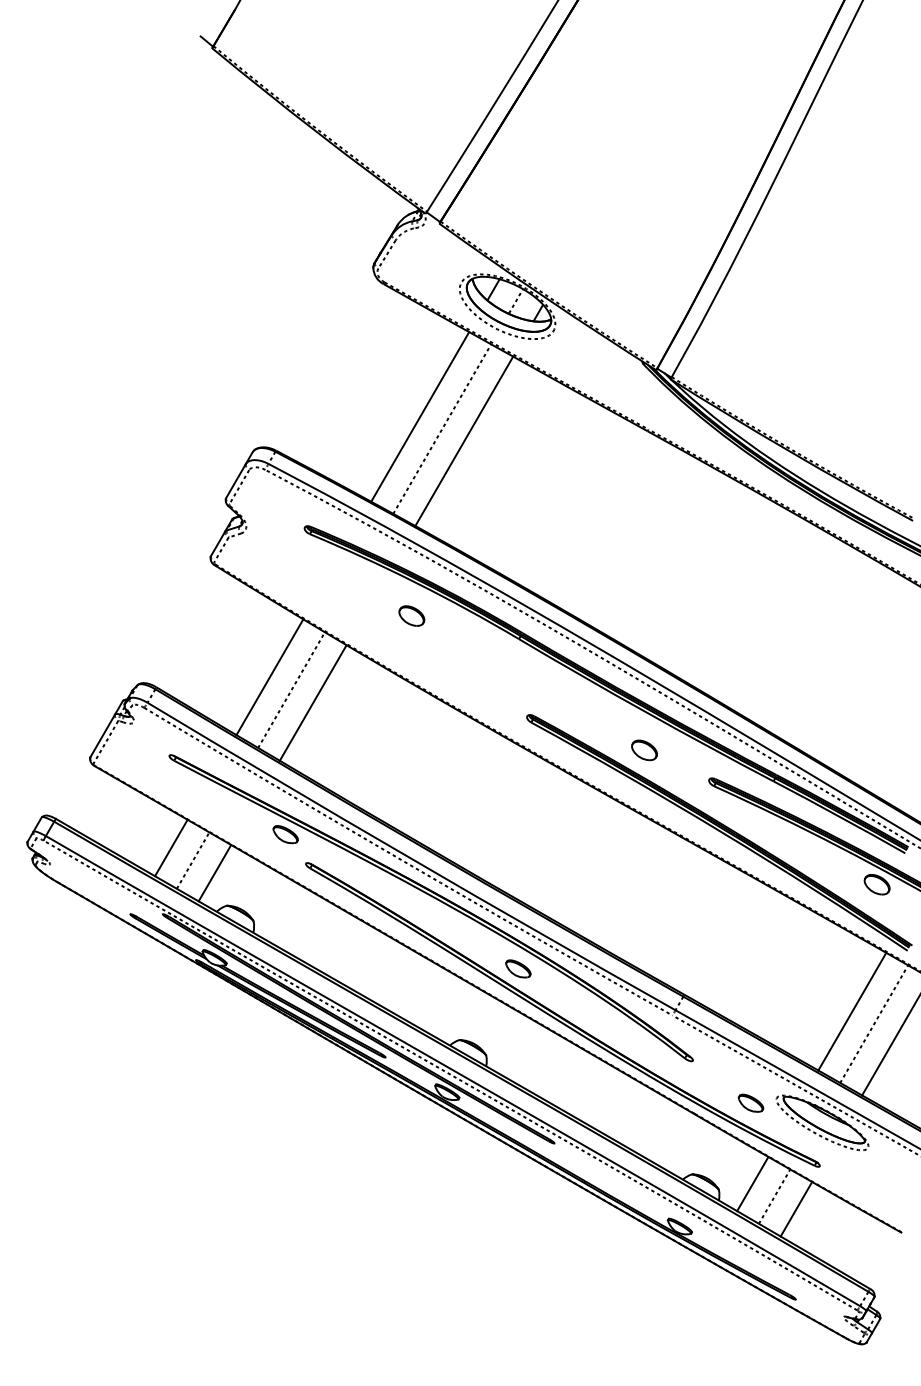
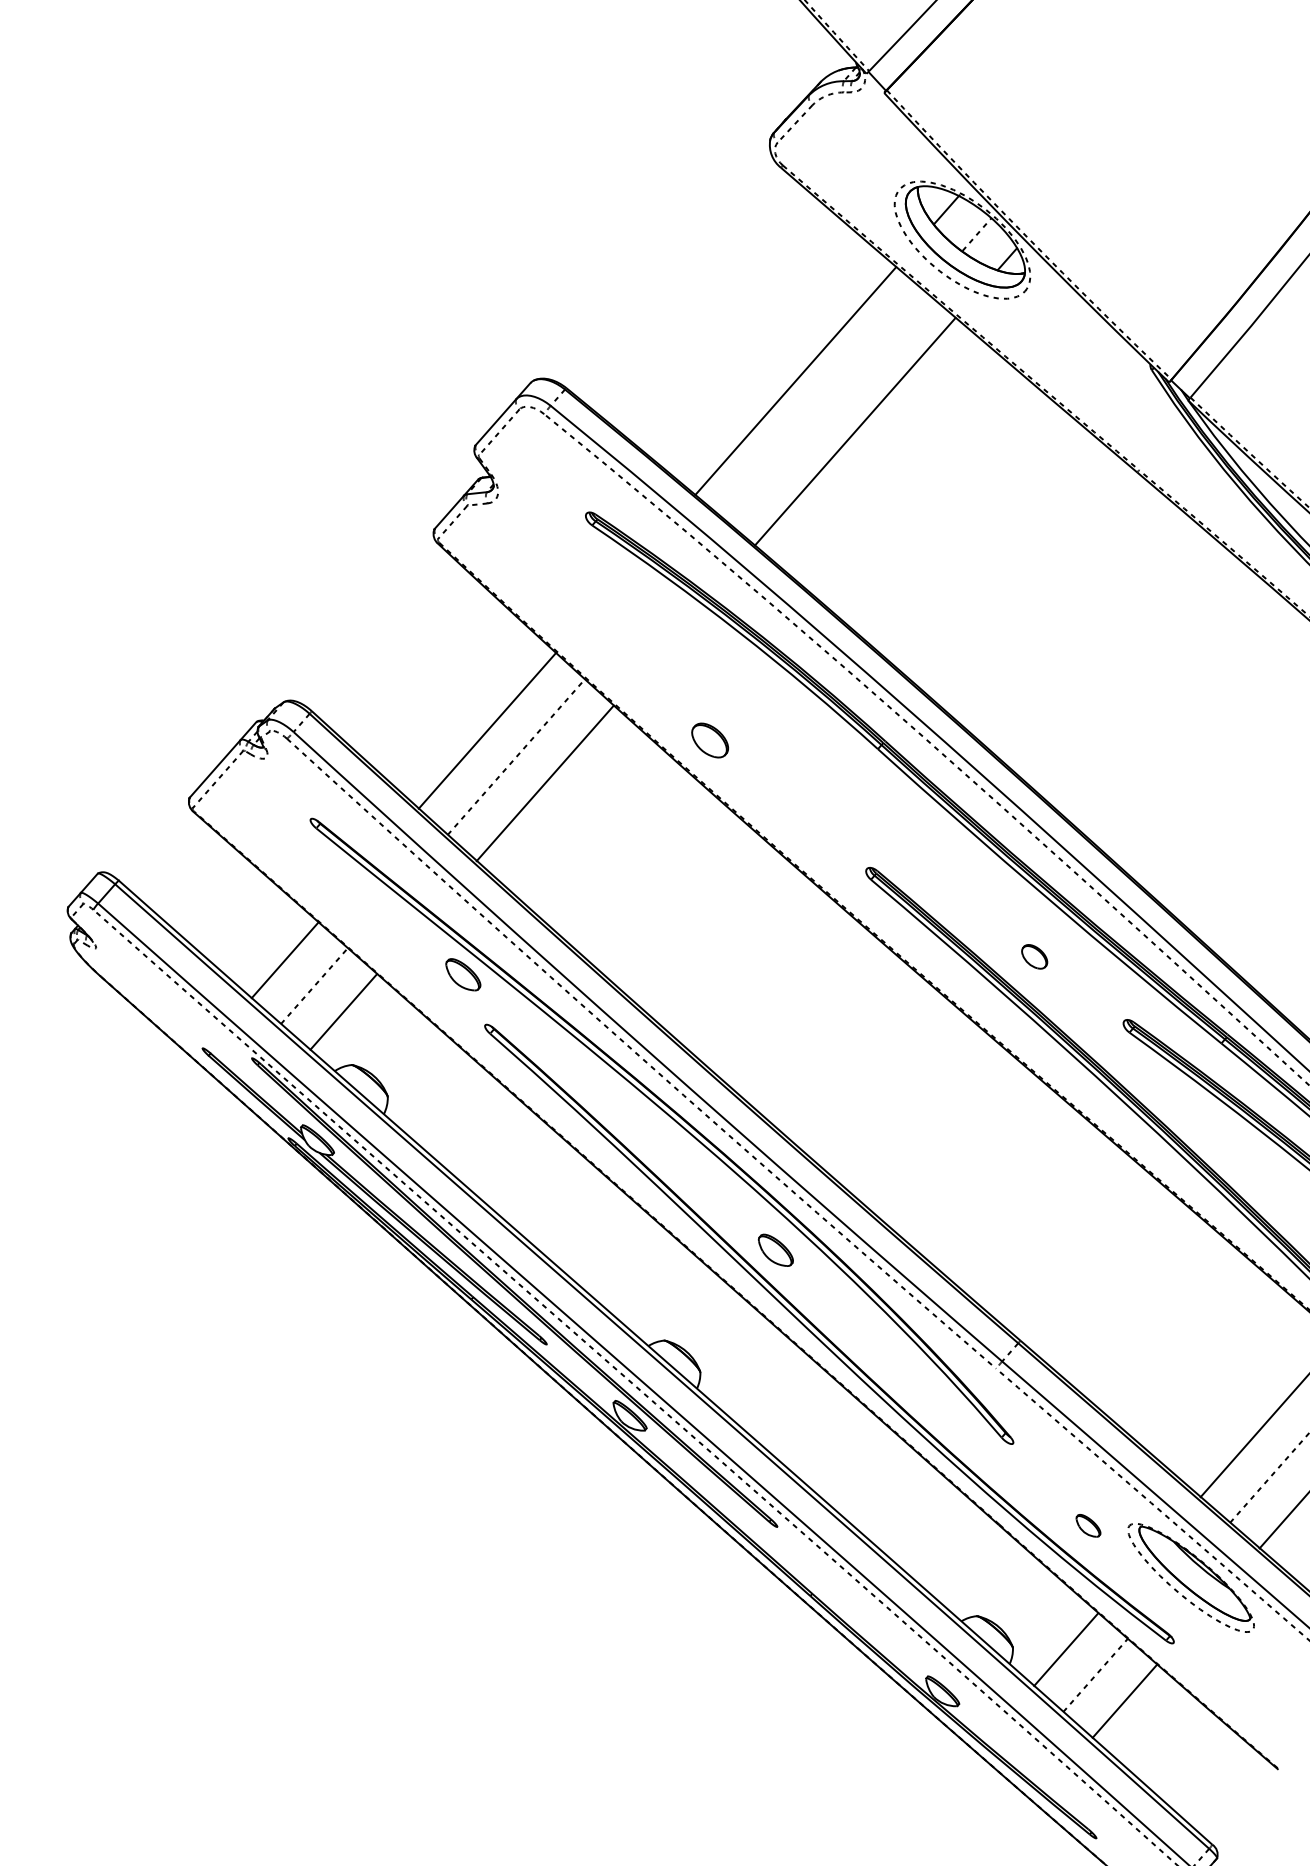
line: (442, 429) -> (825, 406), removed
part: (411, 615) -> (709, 739), moved
part: (644, 750) -> (1034, 956), size x0.7
part: (750, 1102) -> (1087, 1524), size x0.7

